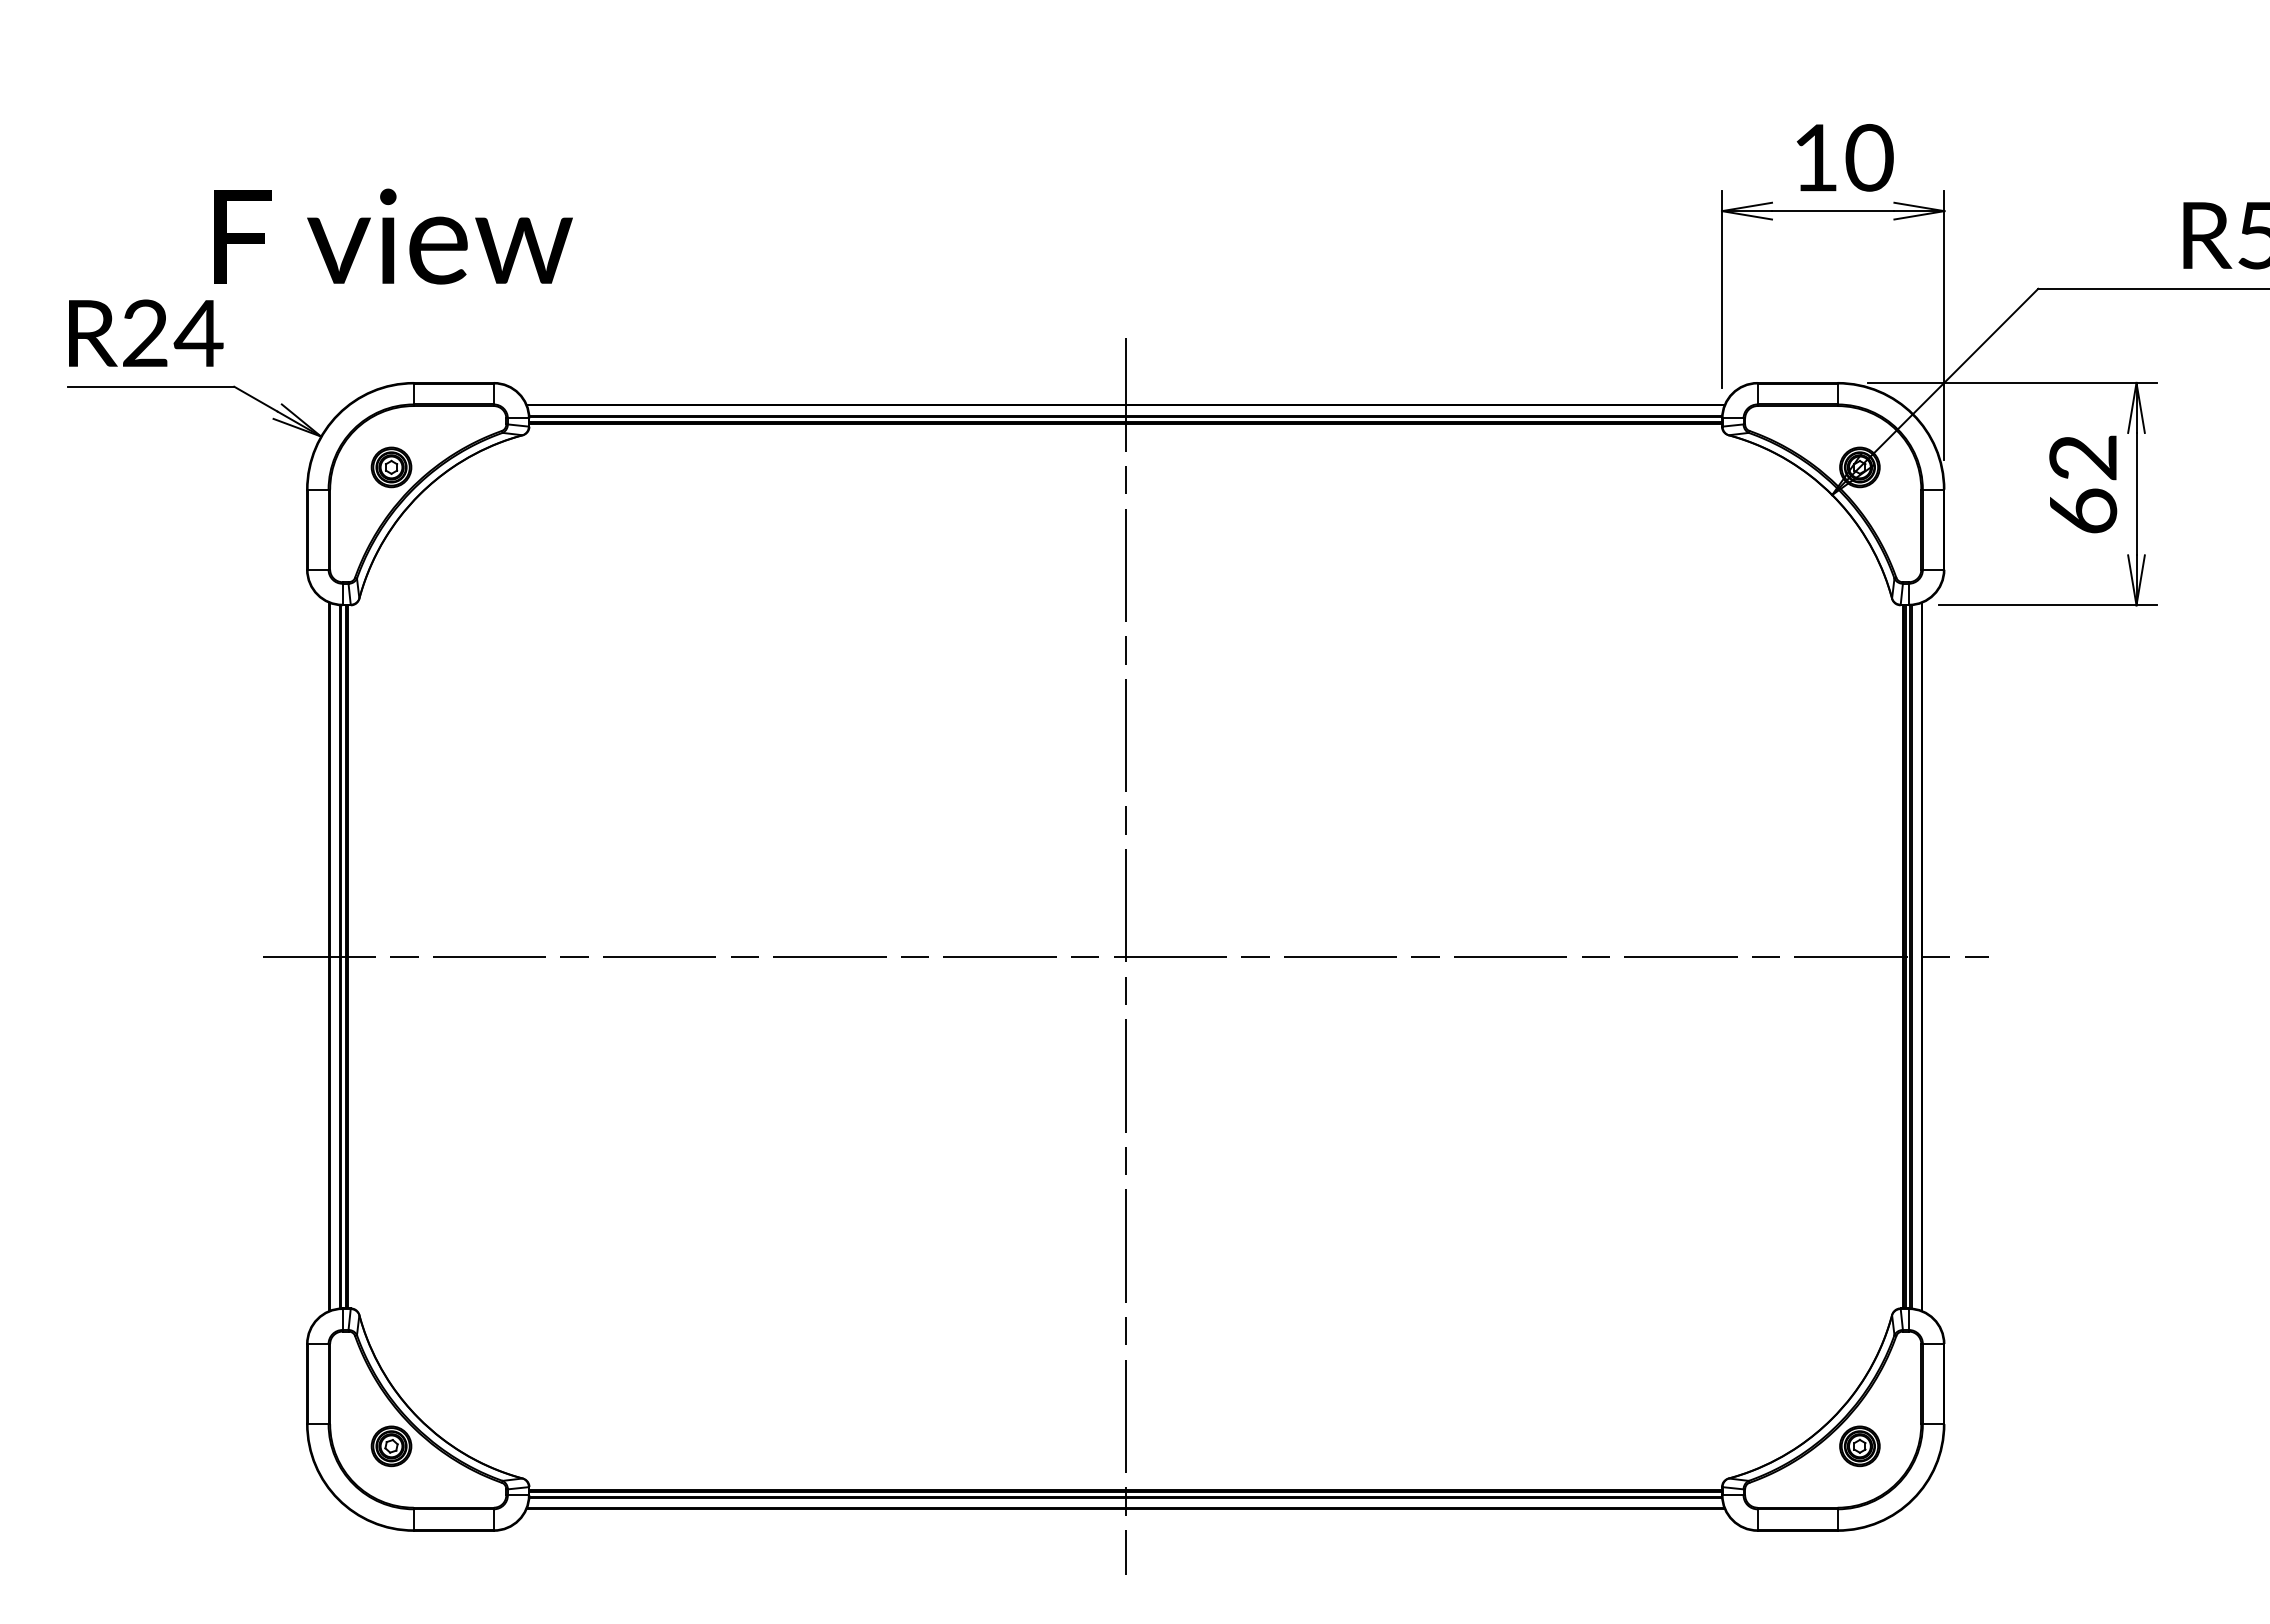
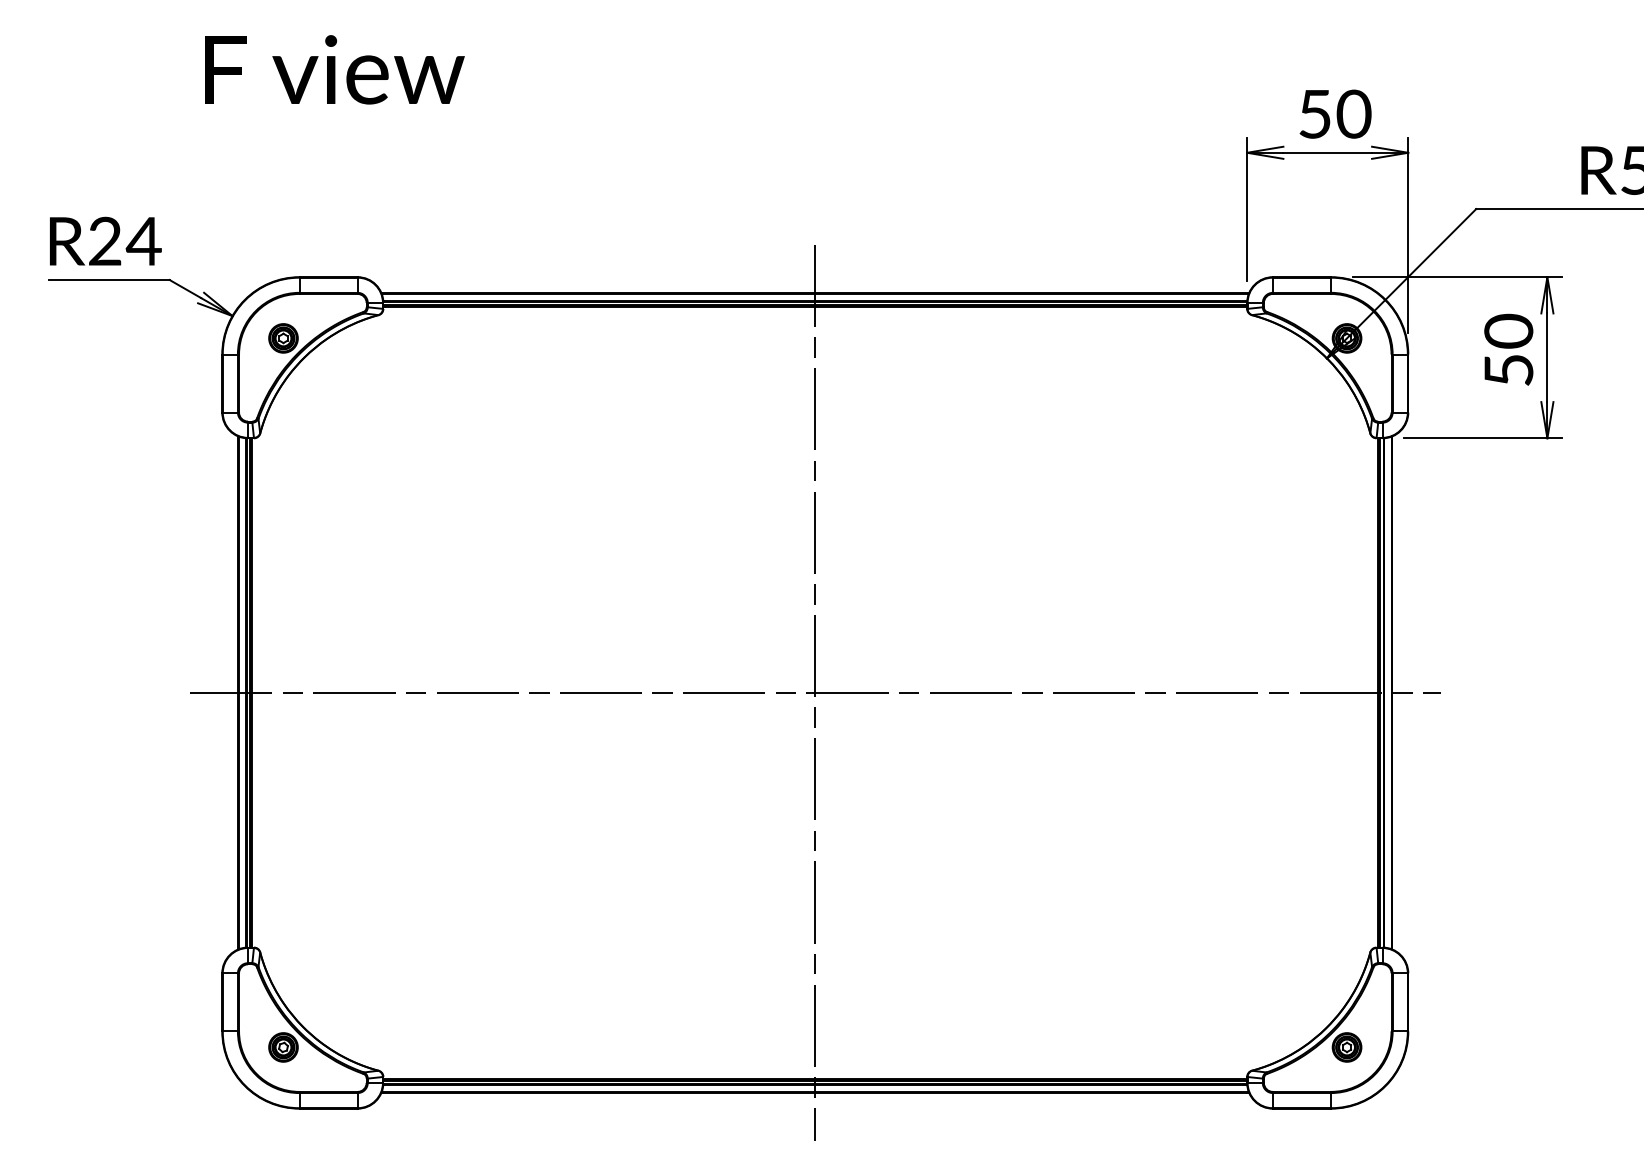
text: (1815, 157) -> (1314, 113), 10 -> 50
text: (393, 236) -> (334, 69), moved
text: (2083, 483) -> (1508, 350), 62 -> 50

